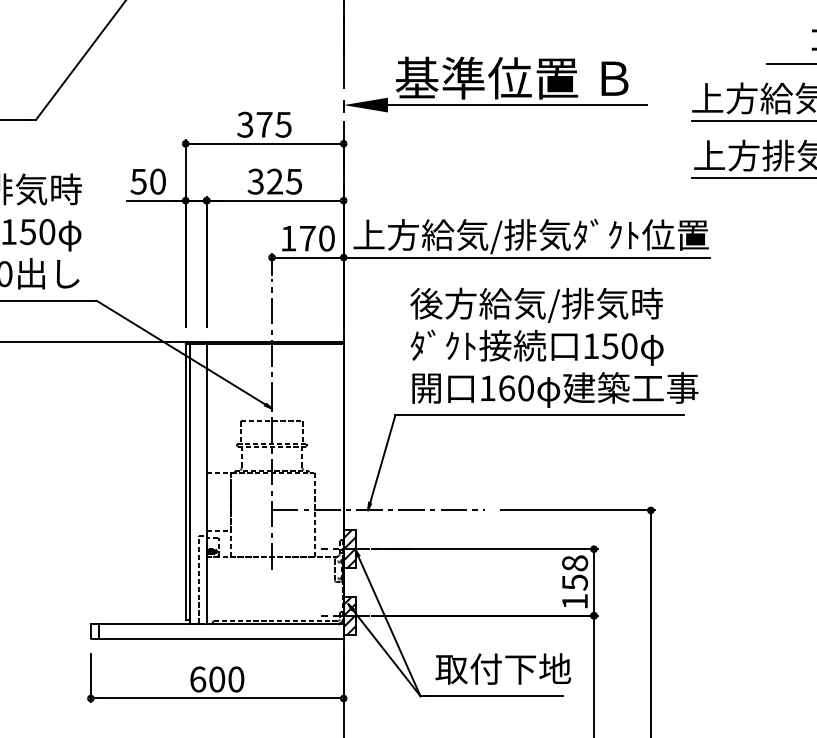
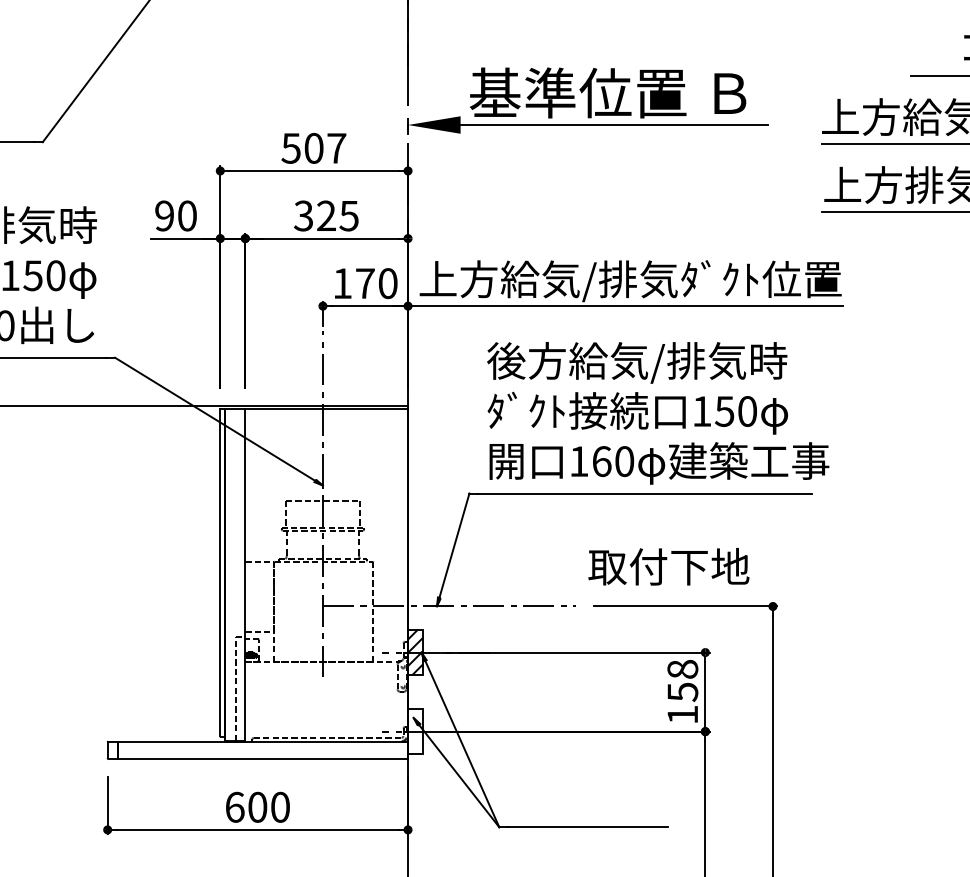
text: (264, 124) -> (313, 148), 375 -> 507
text: (138, 181) -> (164, 215), 50 -> 90
hatch: (349, 615) -> (414, 731), removed
text: (503, 668) -> (669, 566), moved

